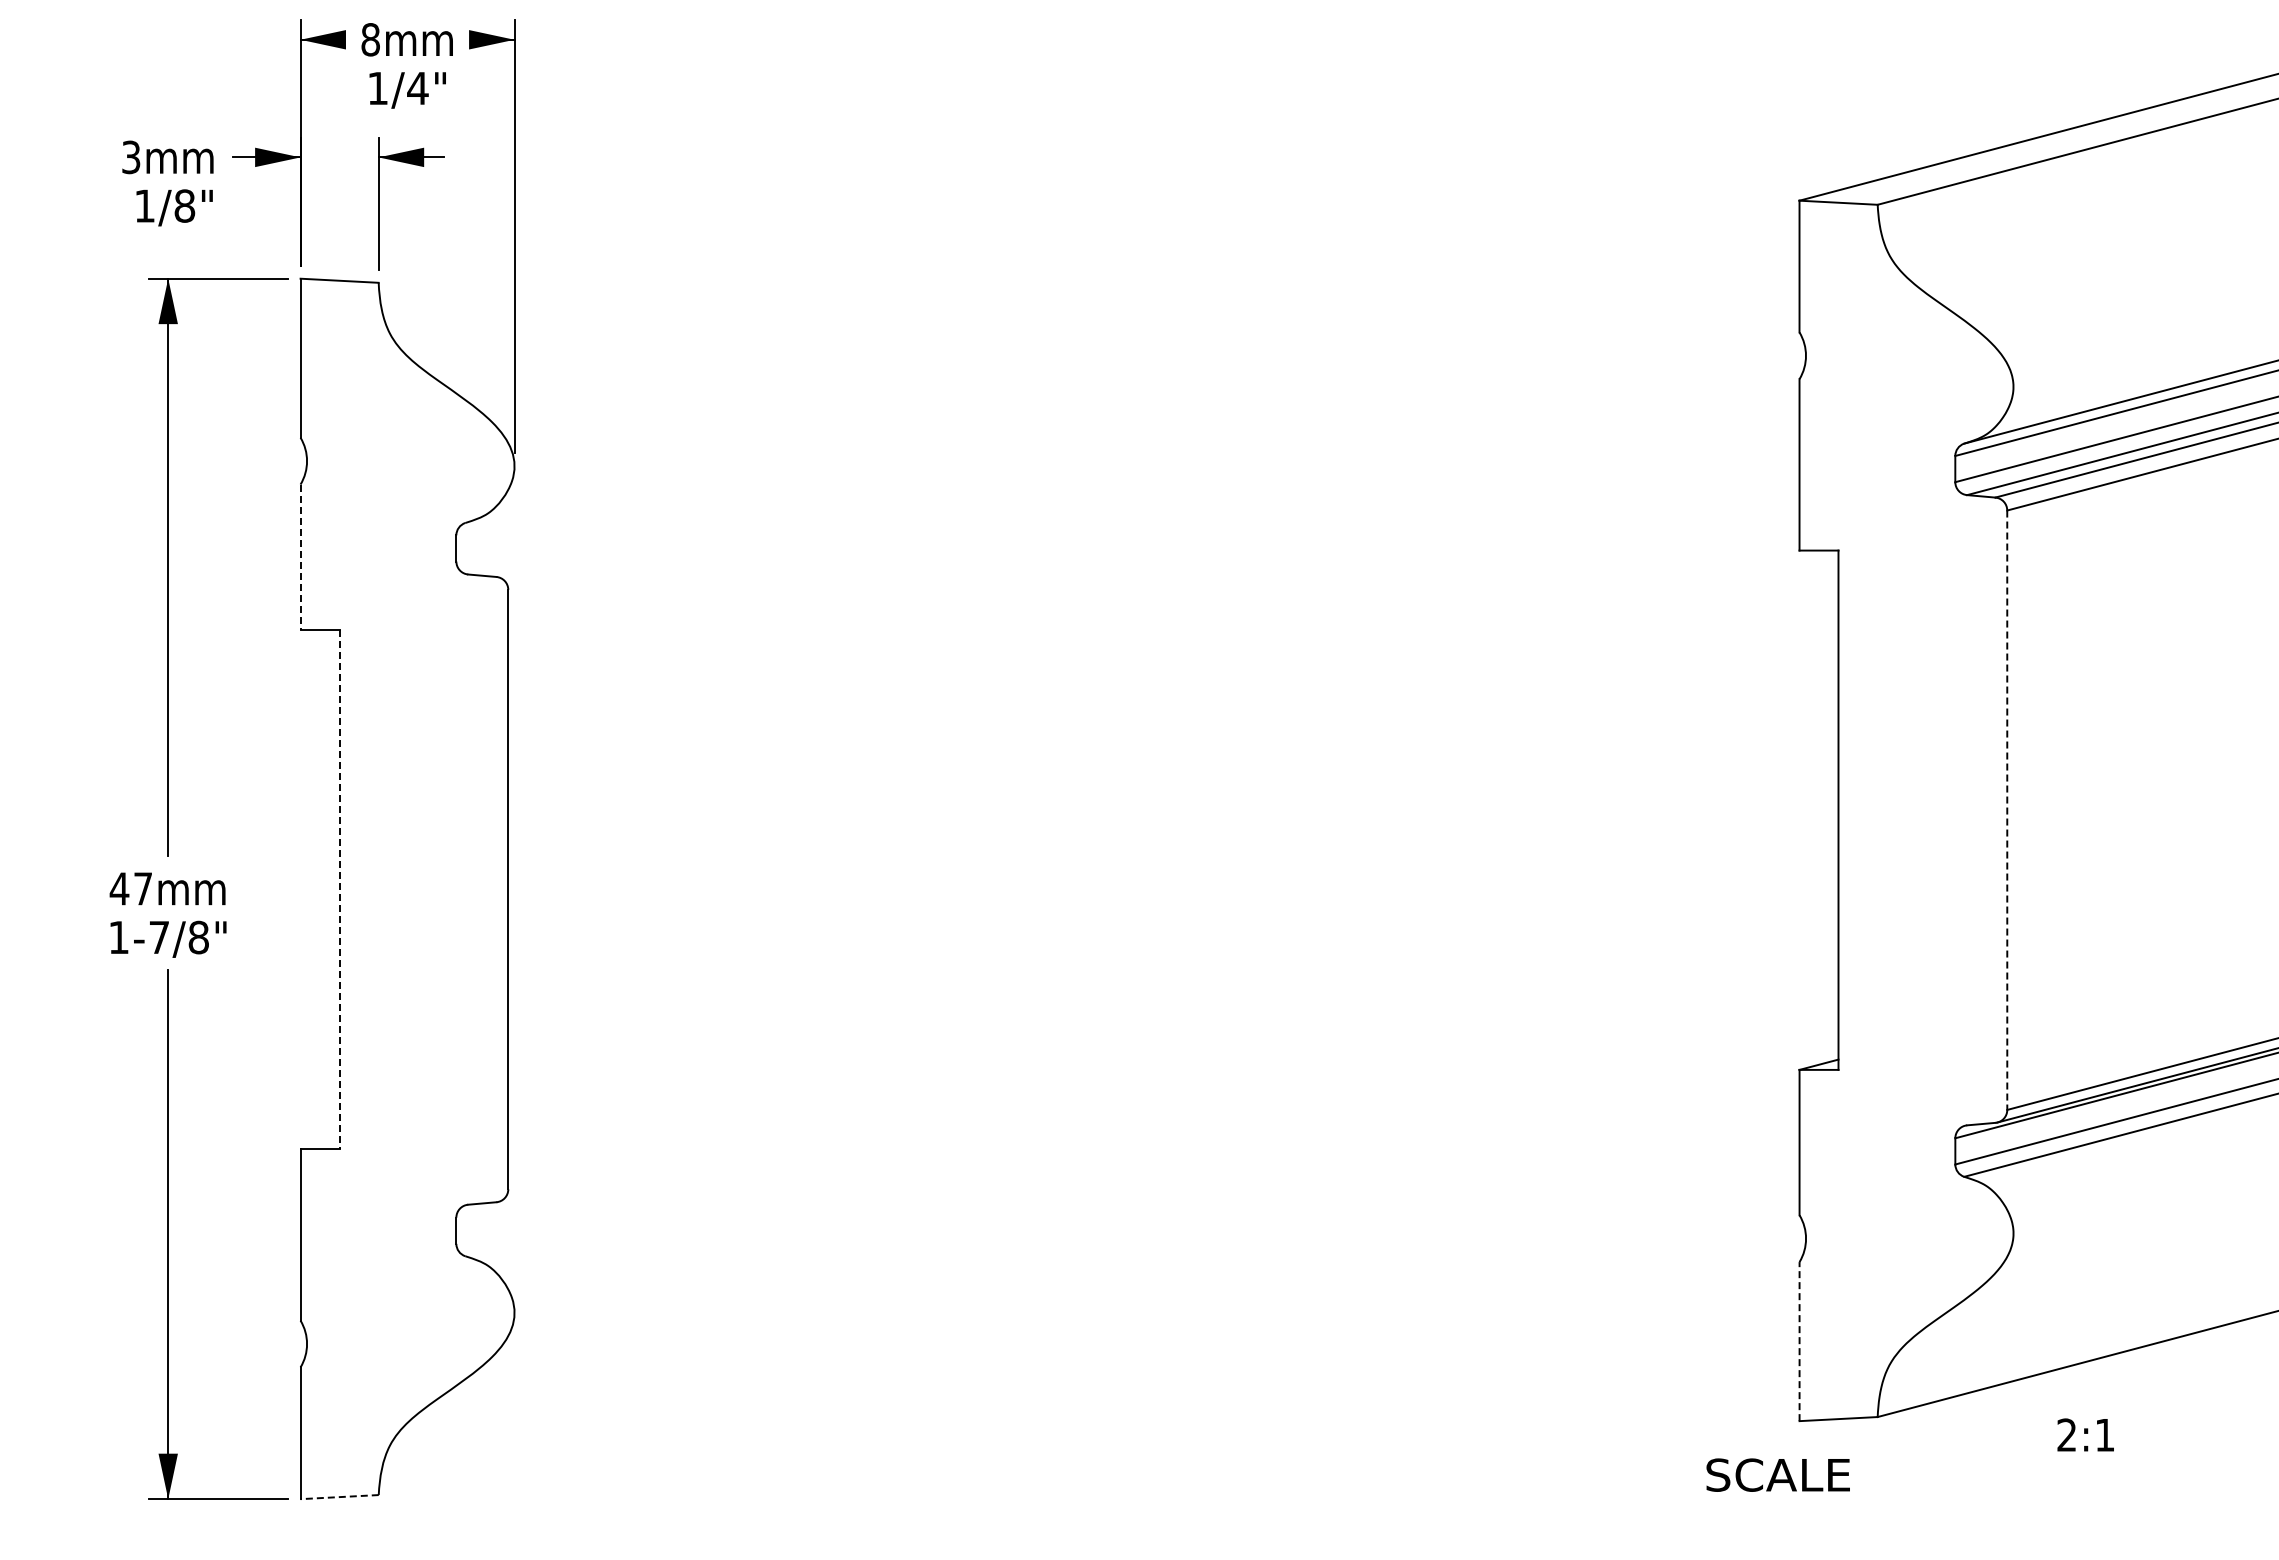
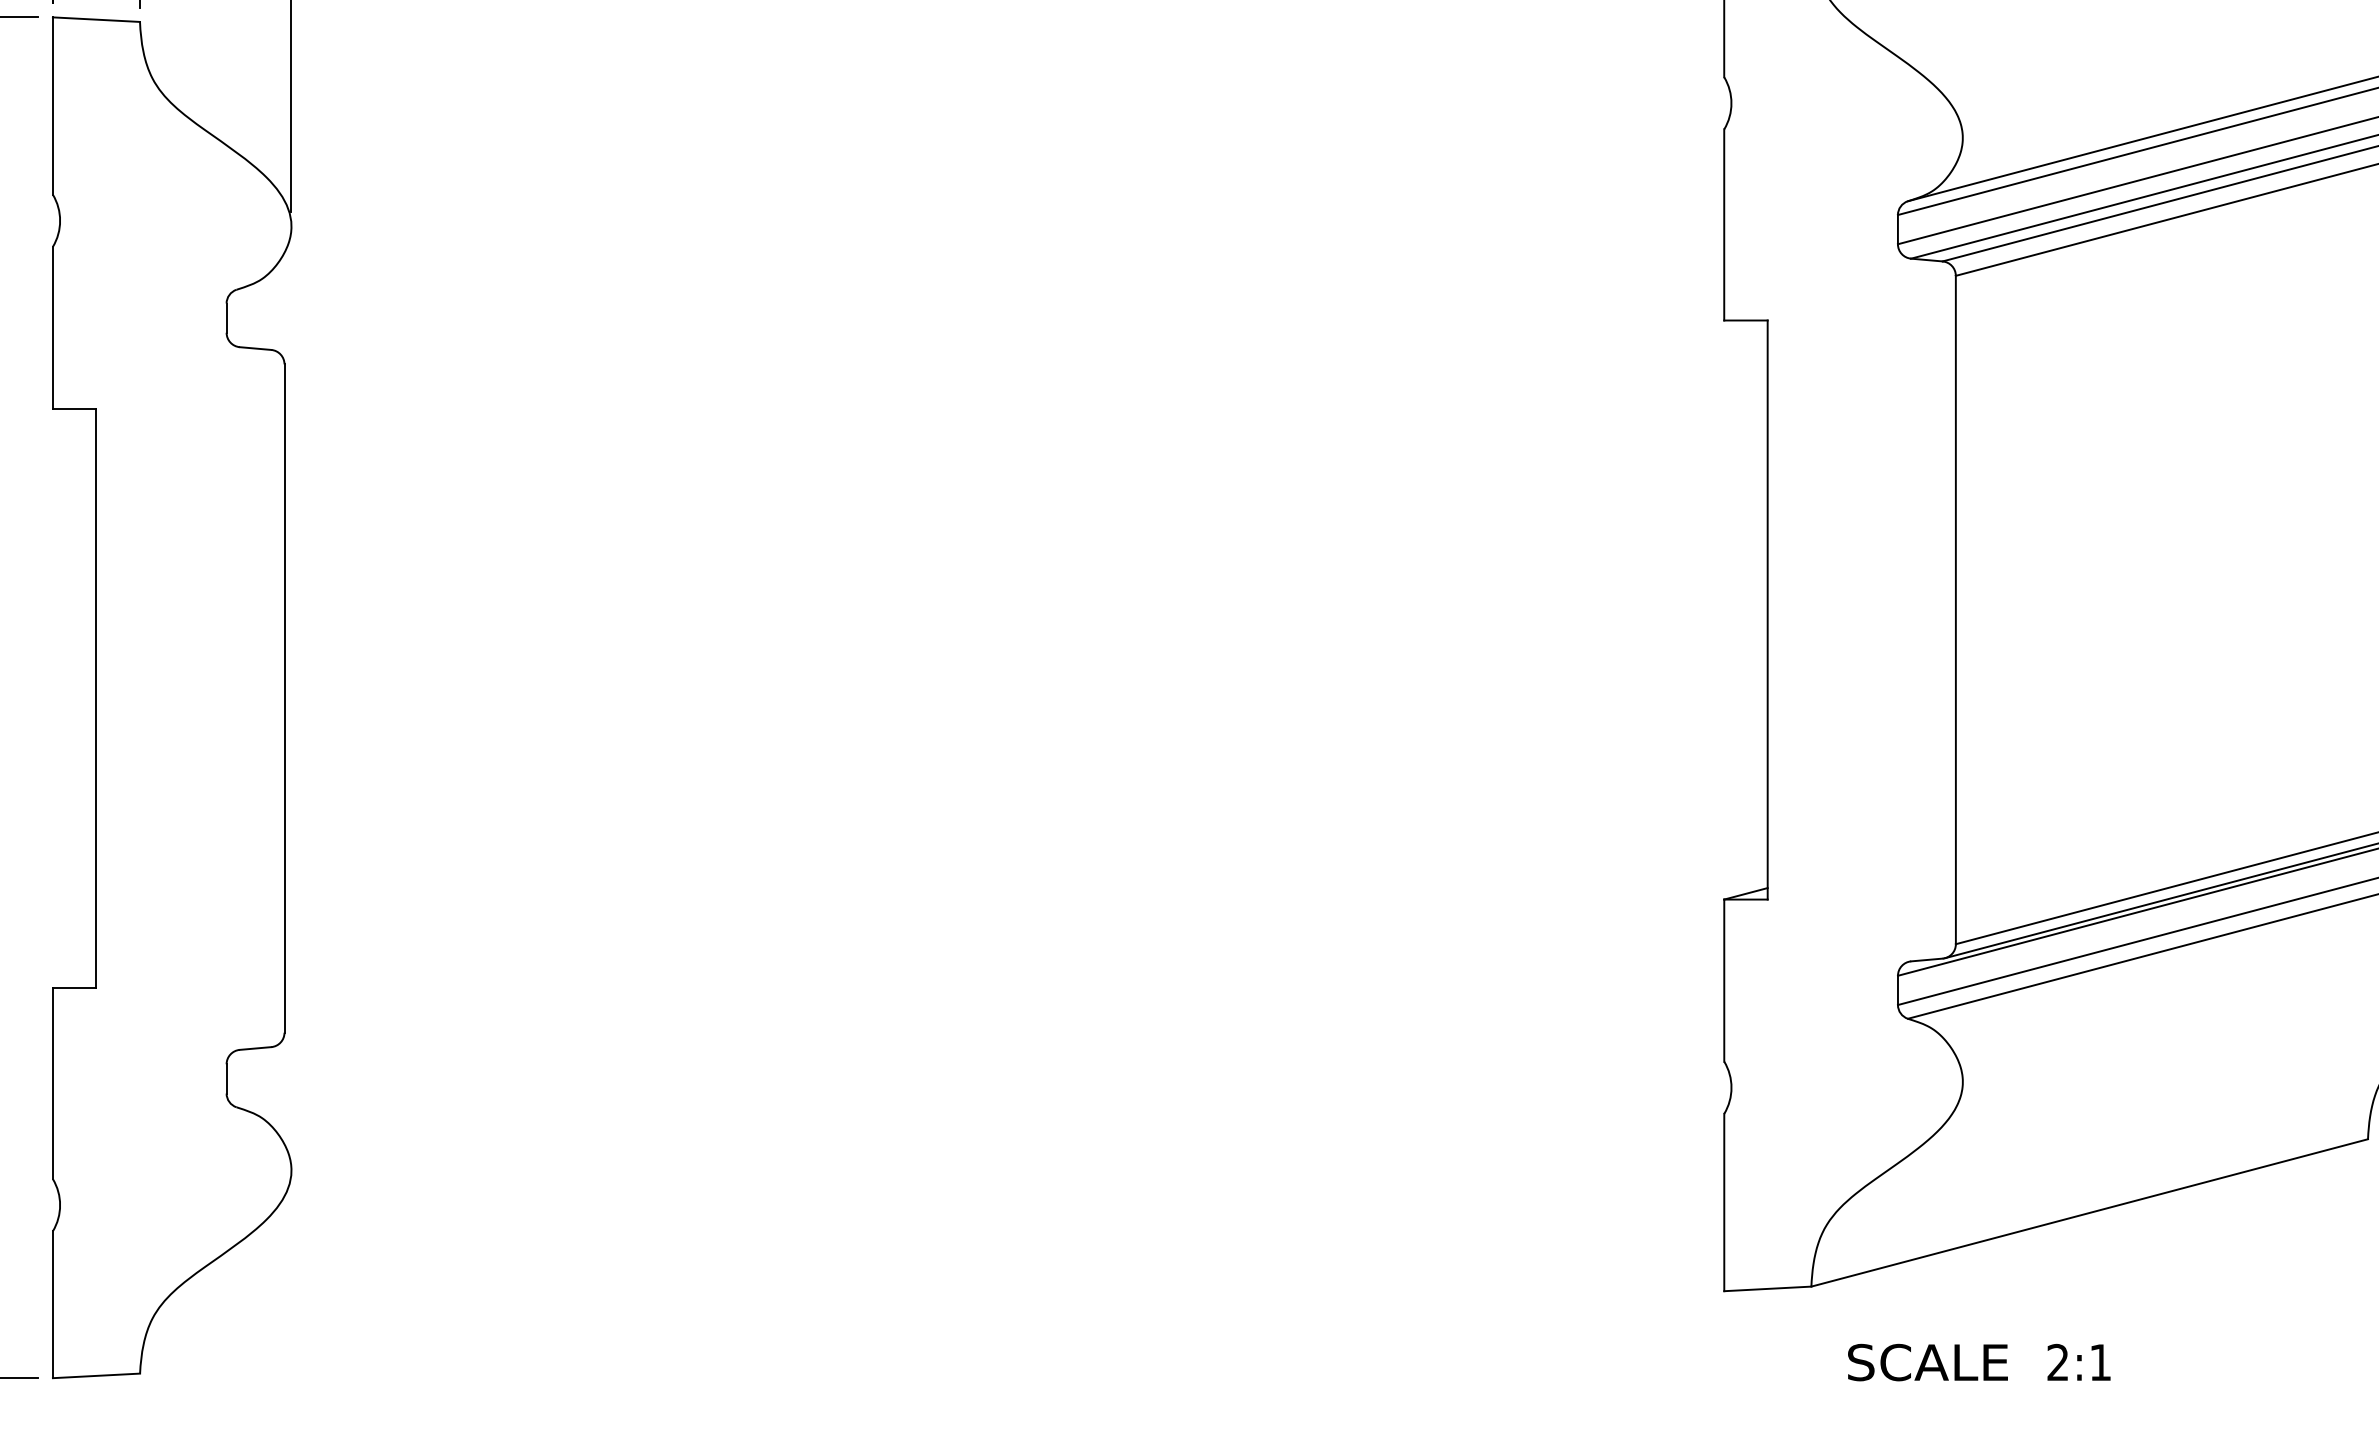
line: (300, 557) -> (52, 328), dashed -> solid
line: (2007, 810) -> (1956, 610), dashed -> solid
line: (339, 889) -> (96, 698), dashed -> solid
line: (1799, 1341) -> (1724, 1202), dashed -> solid
text: (2085, 1434) -> (2078, 1361), moved
text: (1777, 1474) -> (1927, 1361), moved
line: (339, 1497) -> (96, 1376), dashed -> solid

